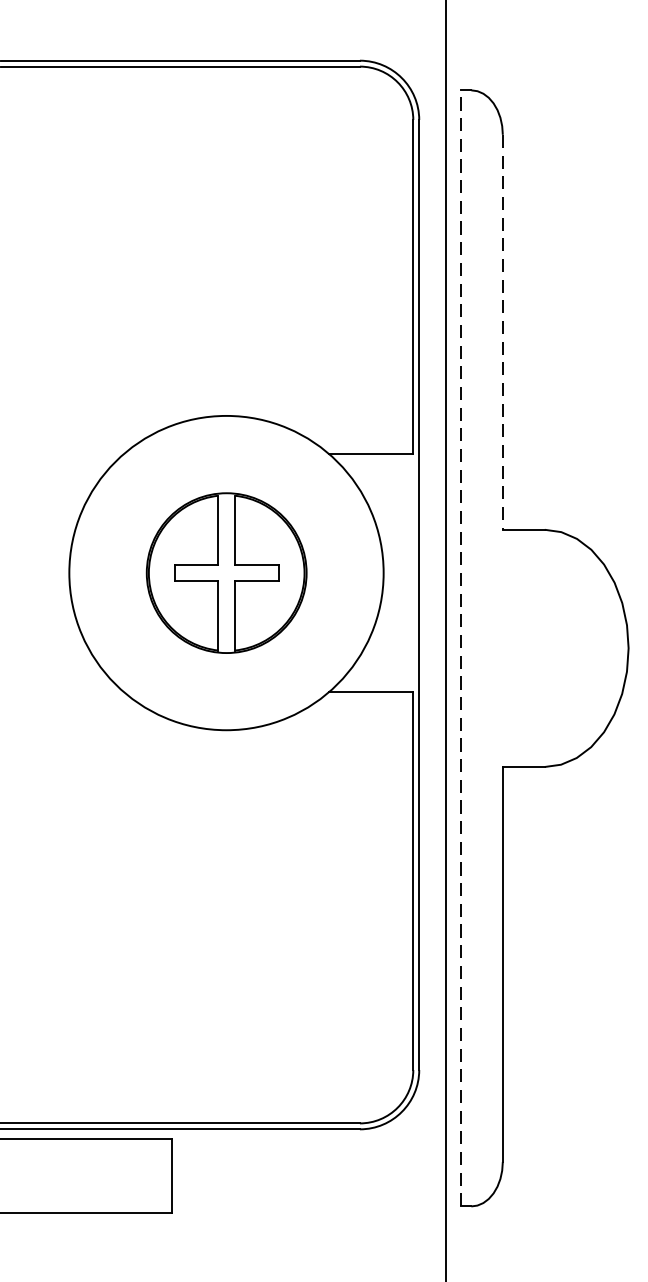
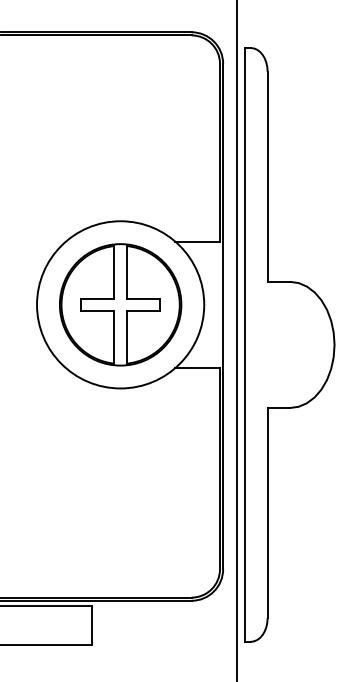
line: (502, 333) -> (267, 177), dashed -> solid
part: (226, 572) -> (120, 304), size x1.43
line: (461, 647) -> (245, 344), dashed -> solid

